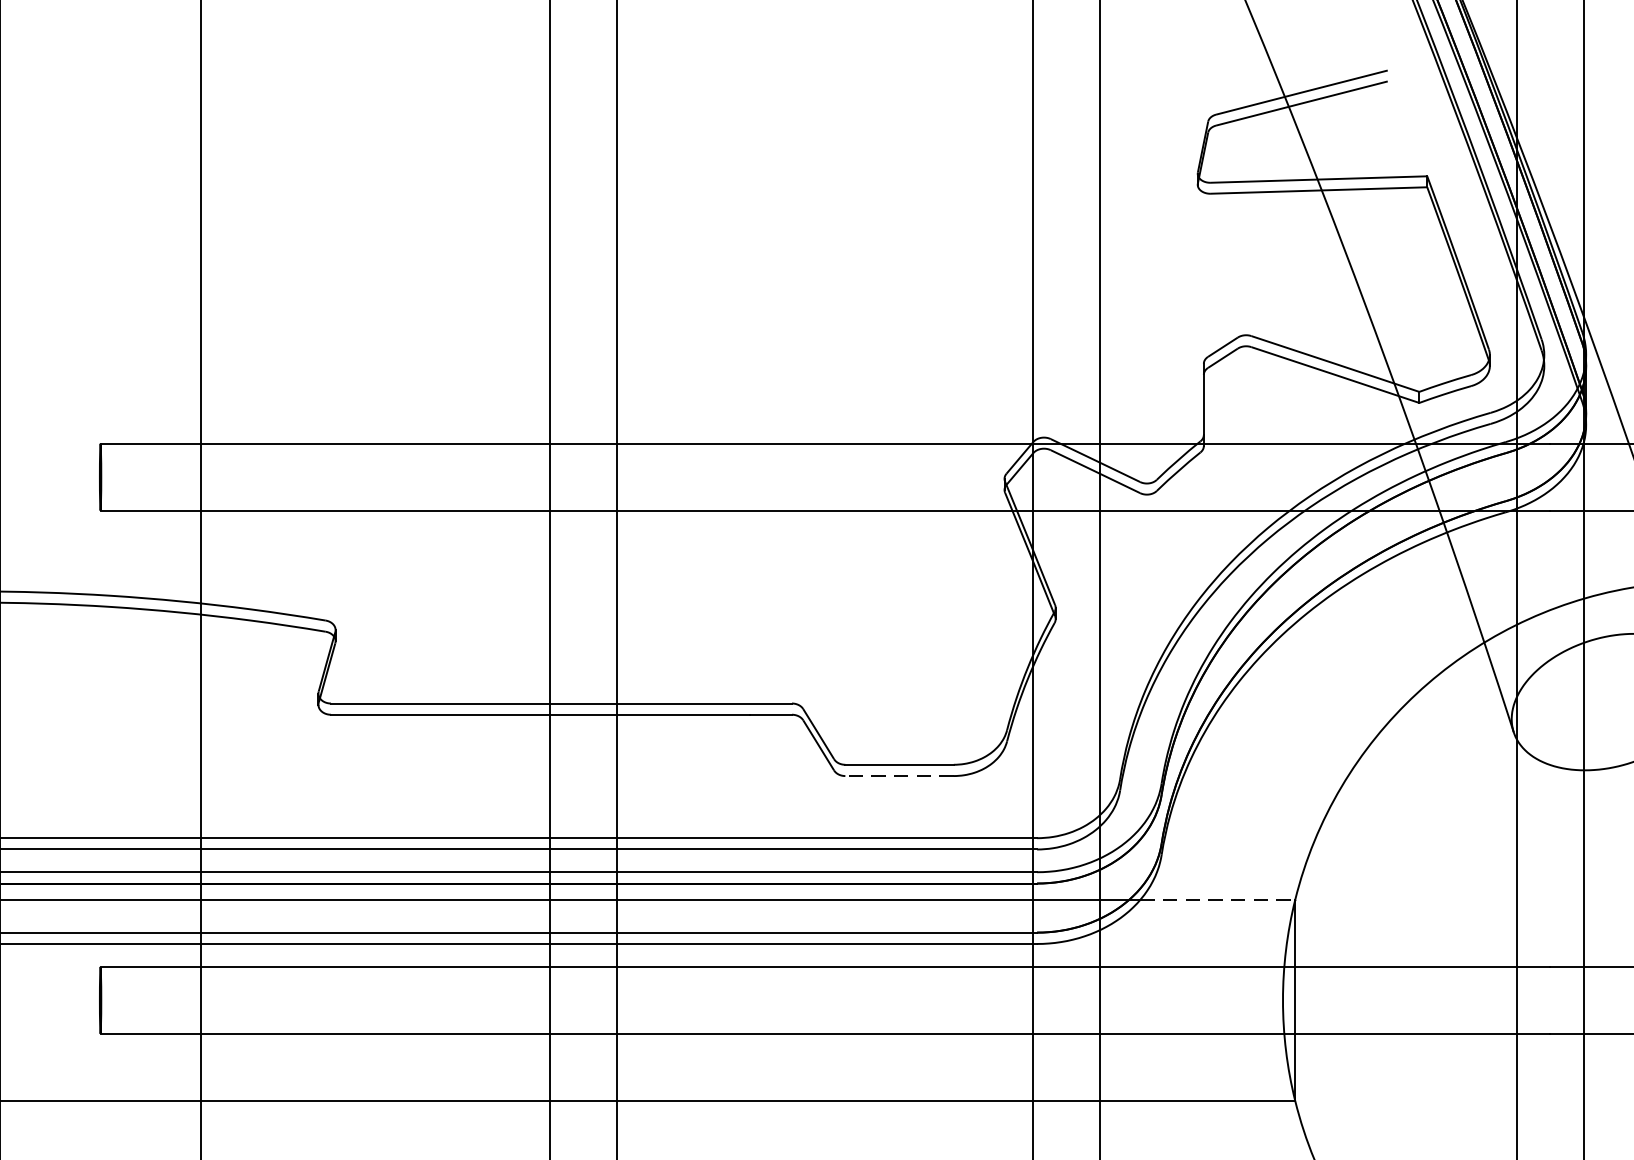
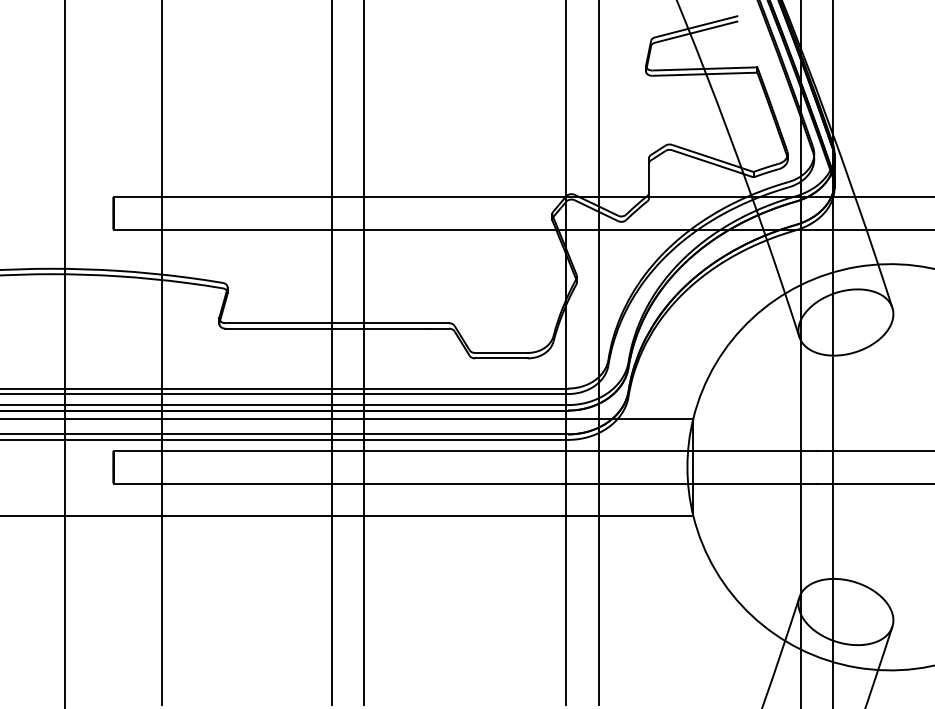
line: (897, 776) -> (500, 358), dashed -> solid
line: (1217, 899) -> (655, 418), dashed -> solid

